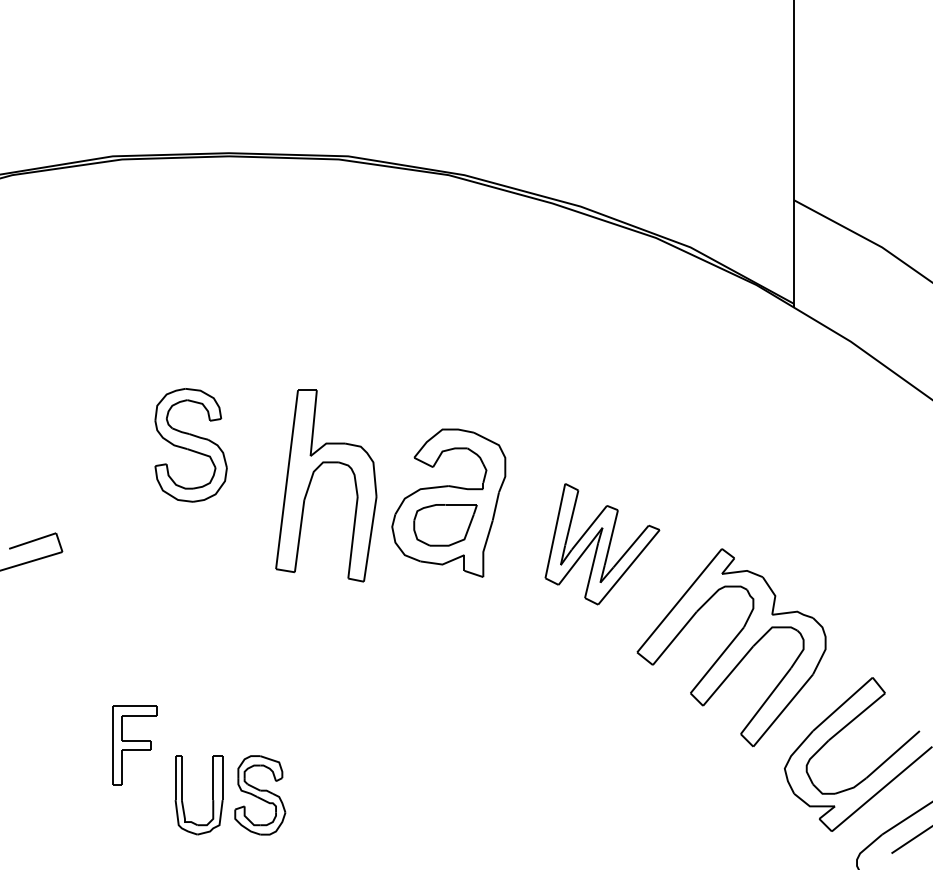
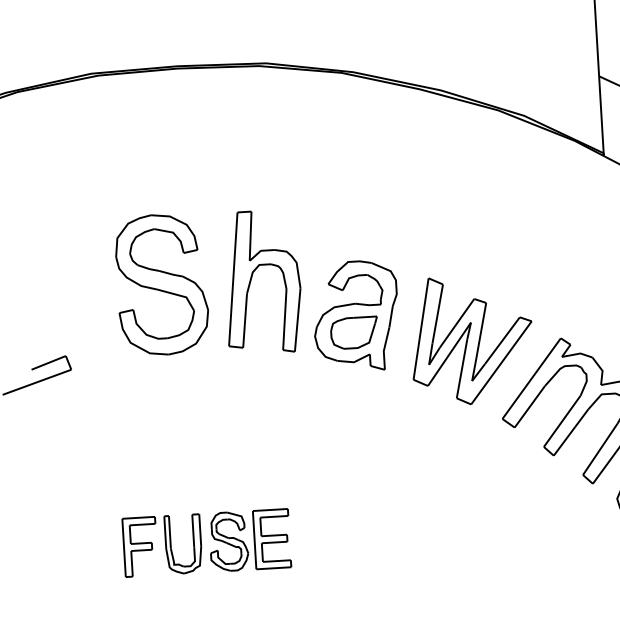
part: (190, 445) -> (161, 285), size x1.67
part: (312, 479) -> (252, 278), moved
part: (602, 544) -> (471, 340), size x1.43
part: (134, 745) -> (139, 547), moved
part: (318, 795) -> (272, 539), added

